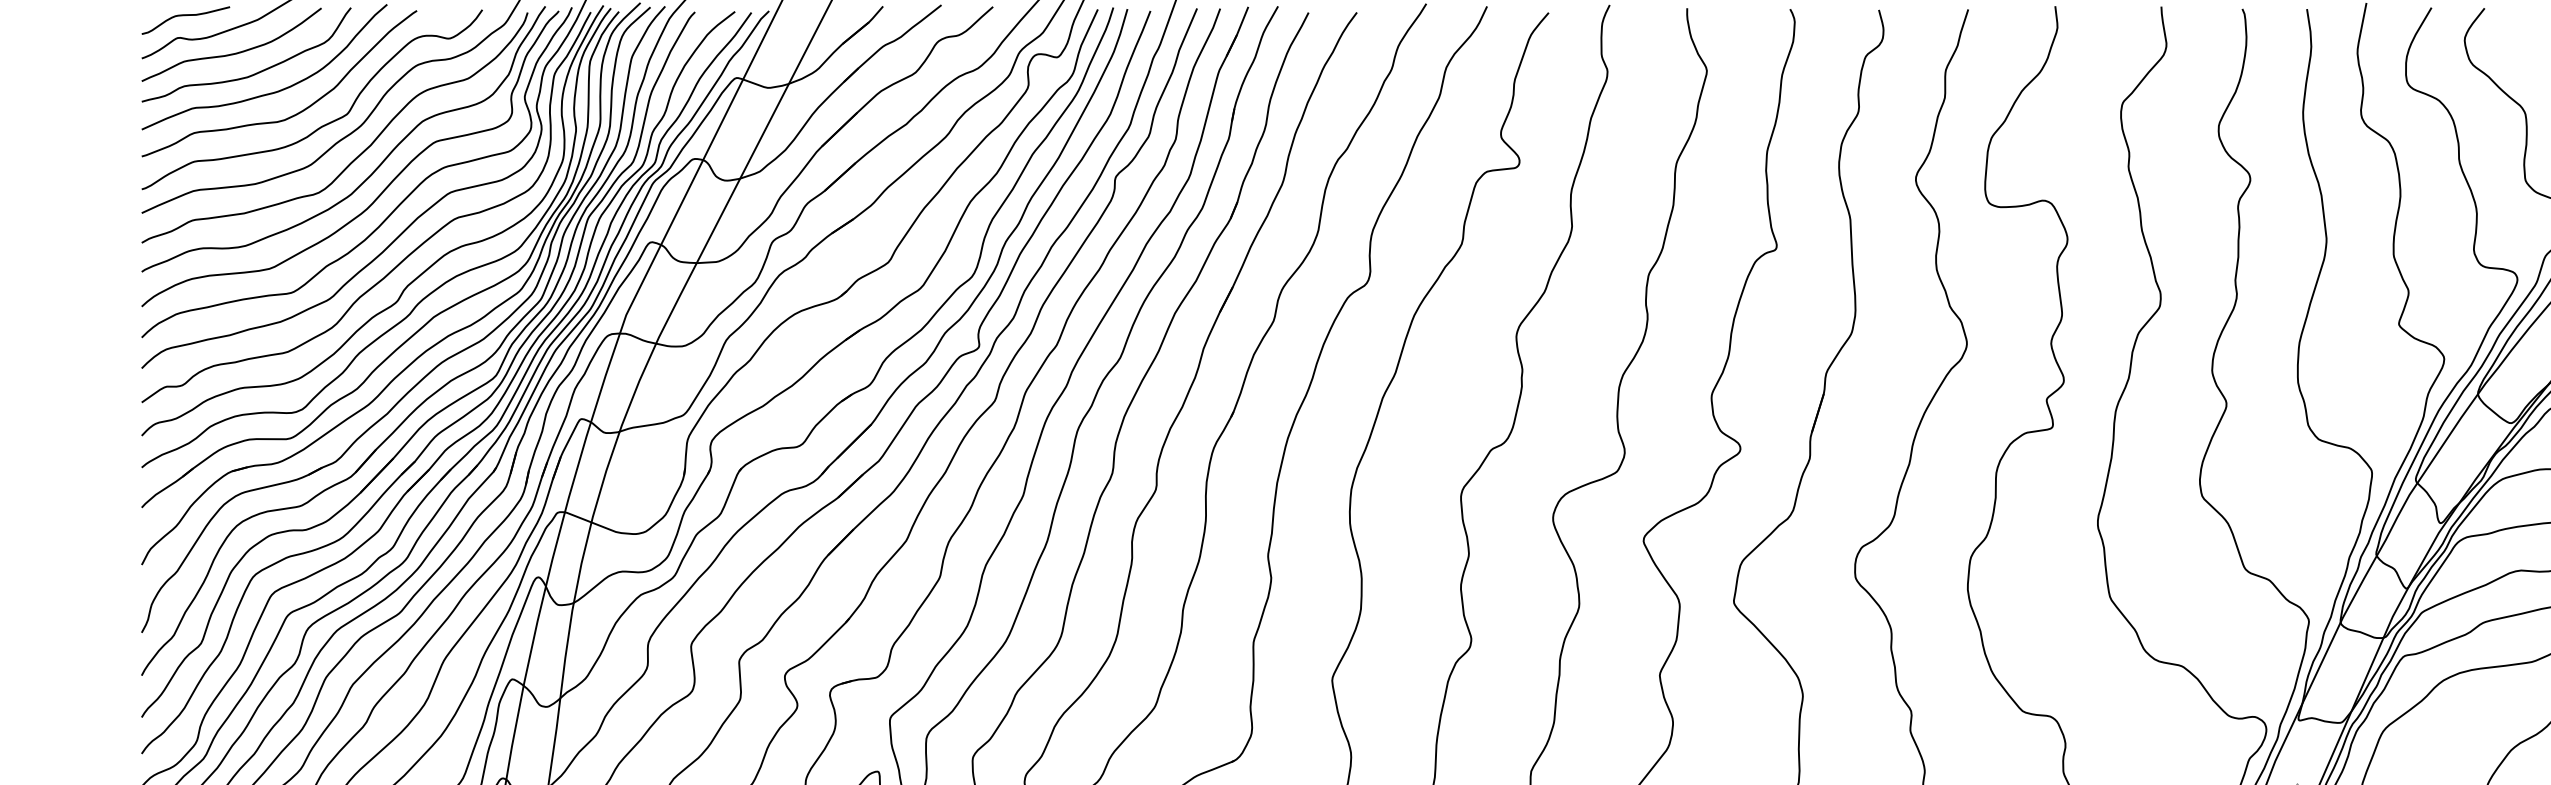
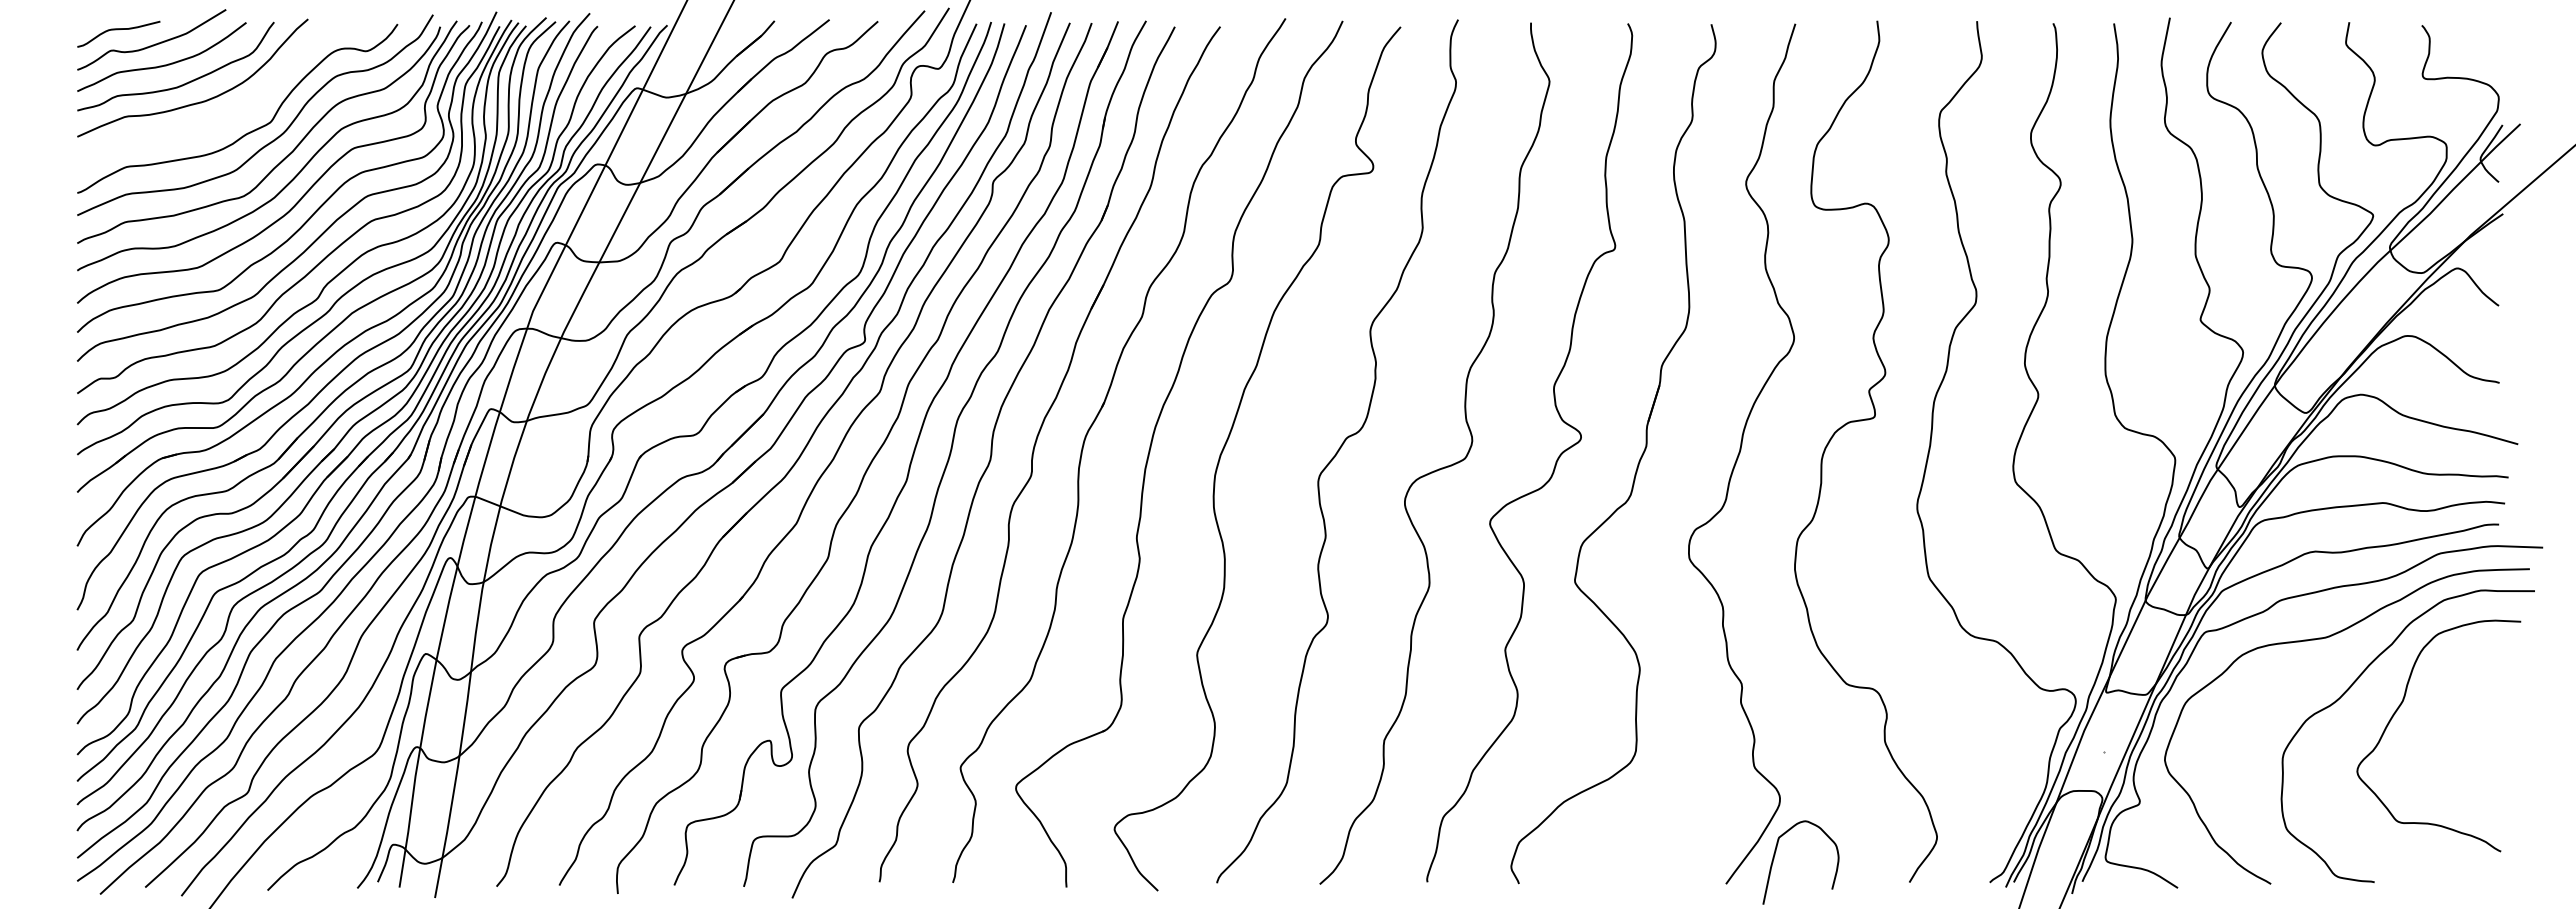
curve: (293, 114) -> (220, 122), removed

